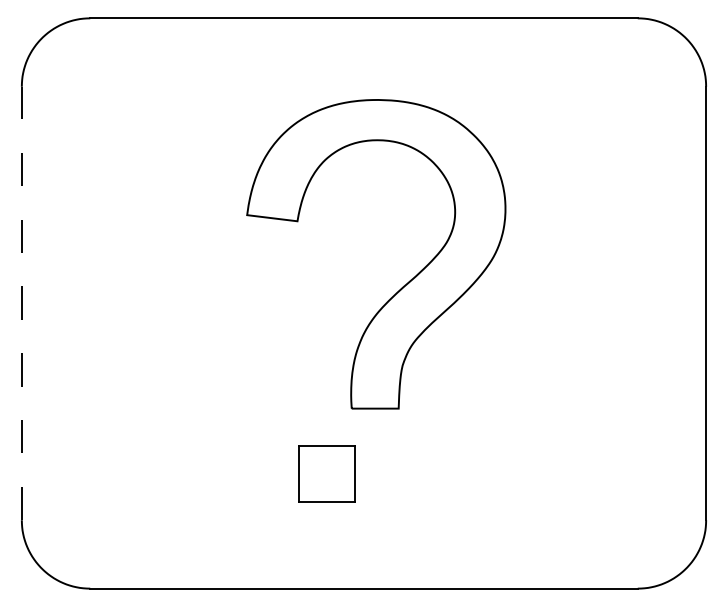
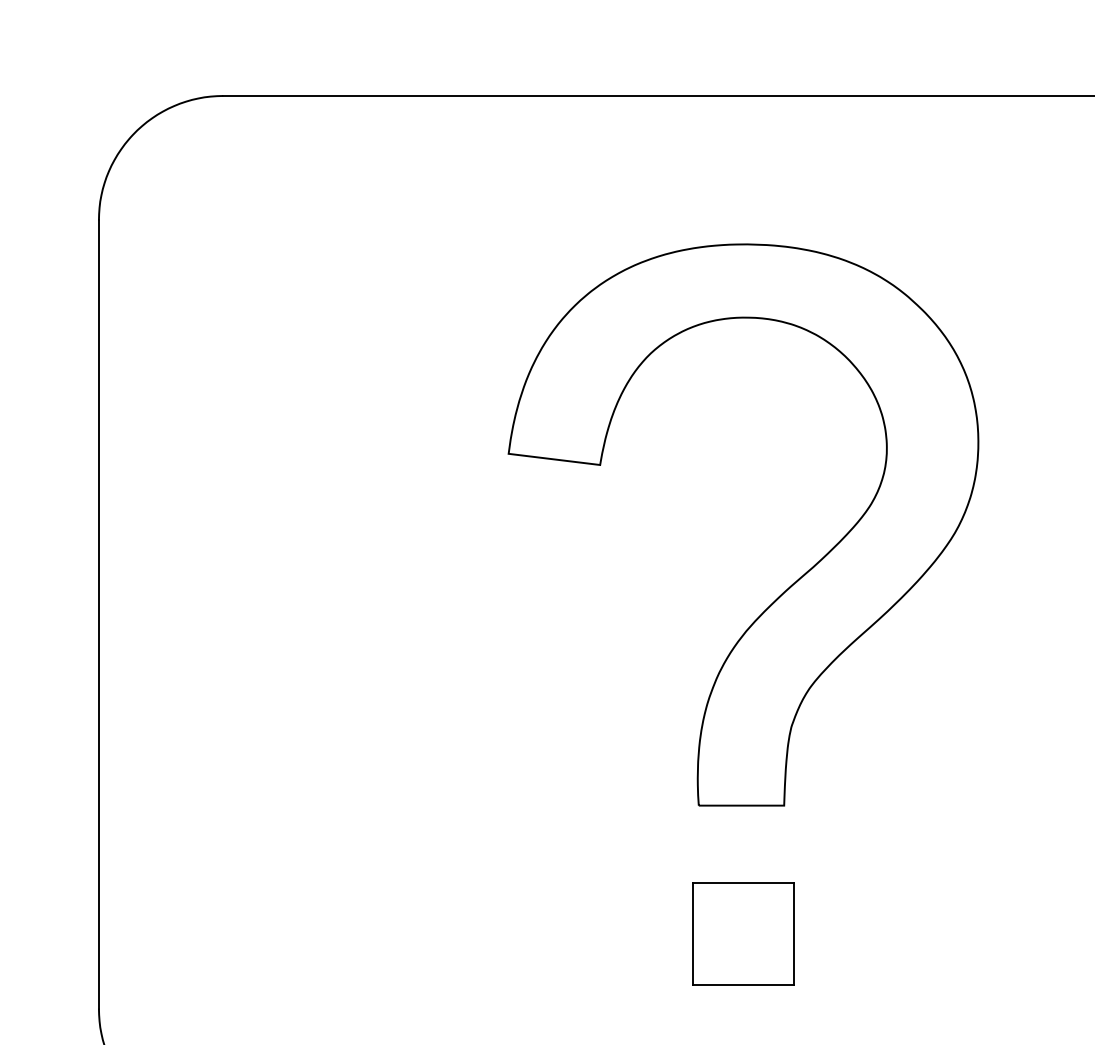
line: (21, 303) -> (98, 614), dashed -> solid
part: (326, 473) -> (742, 932), moved

